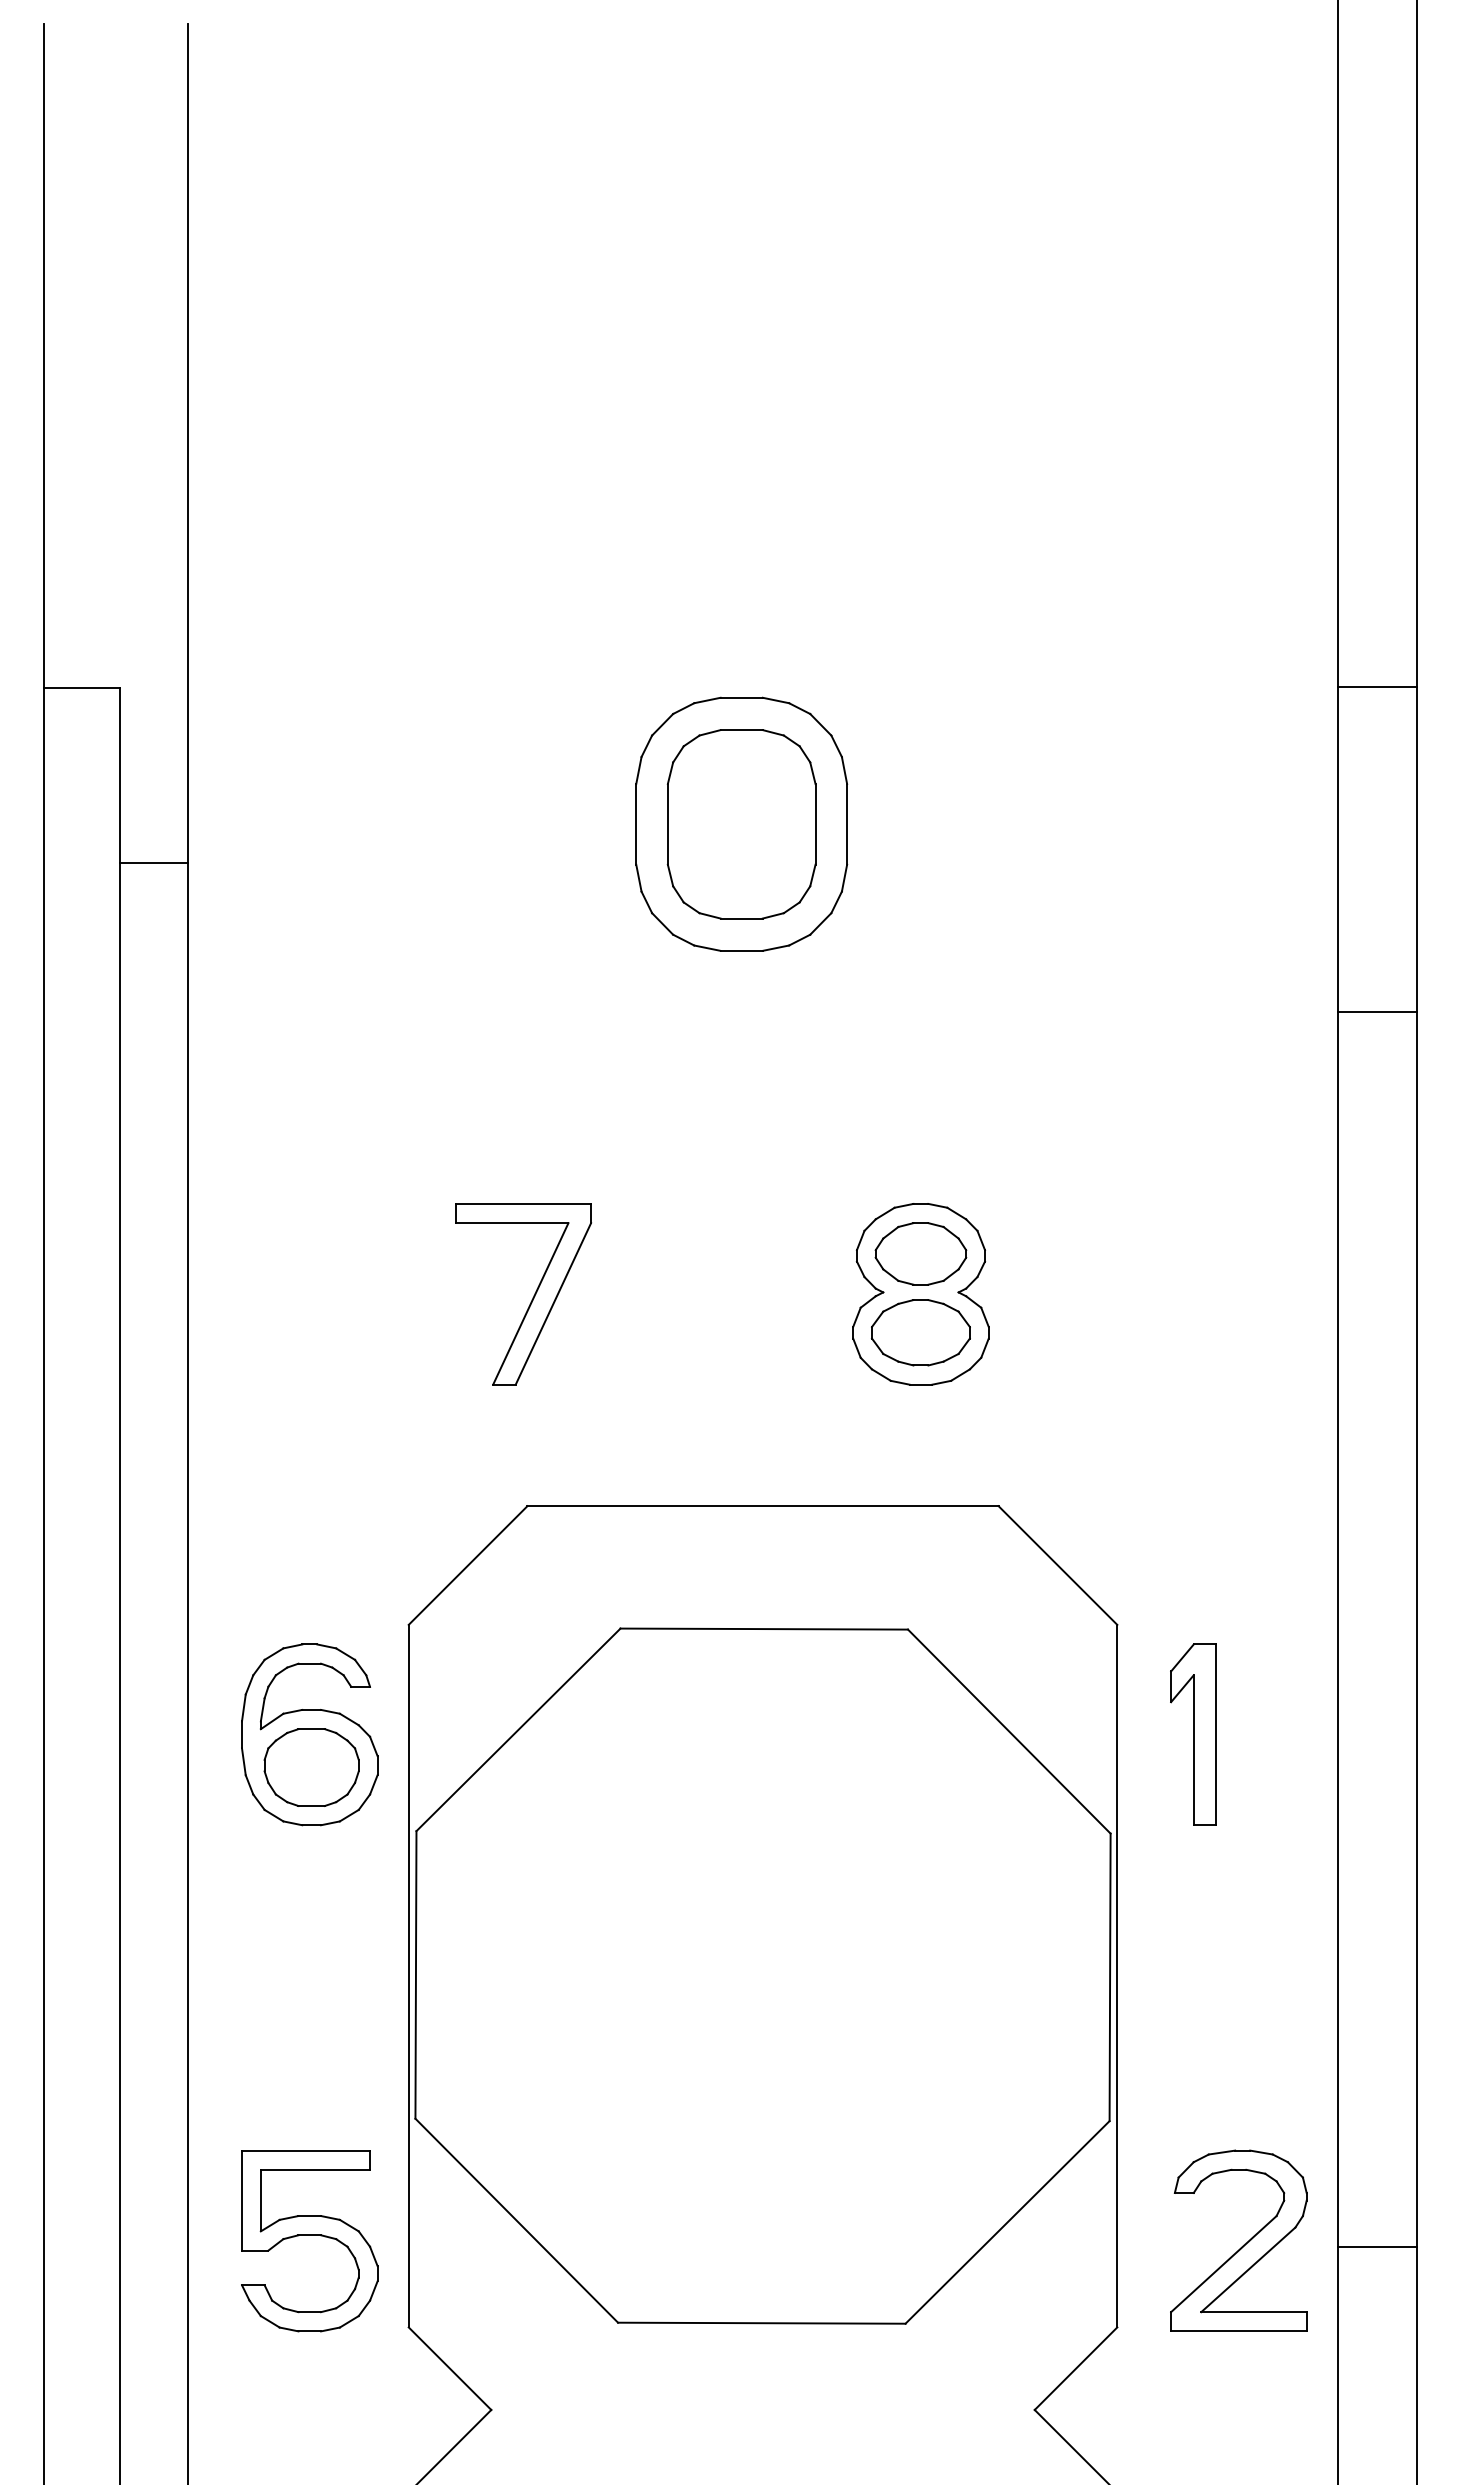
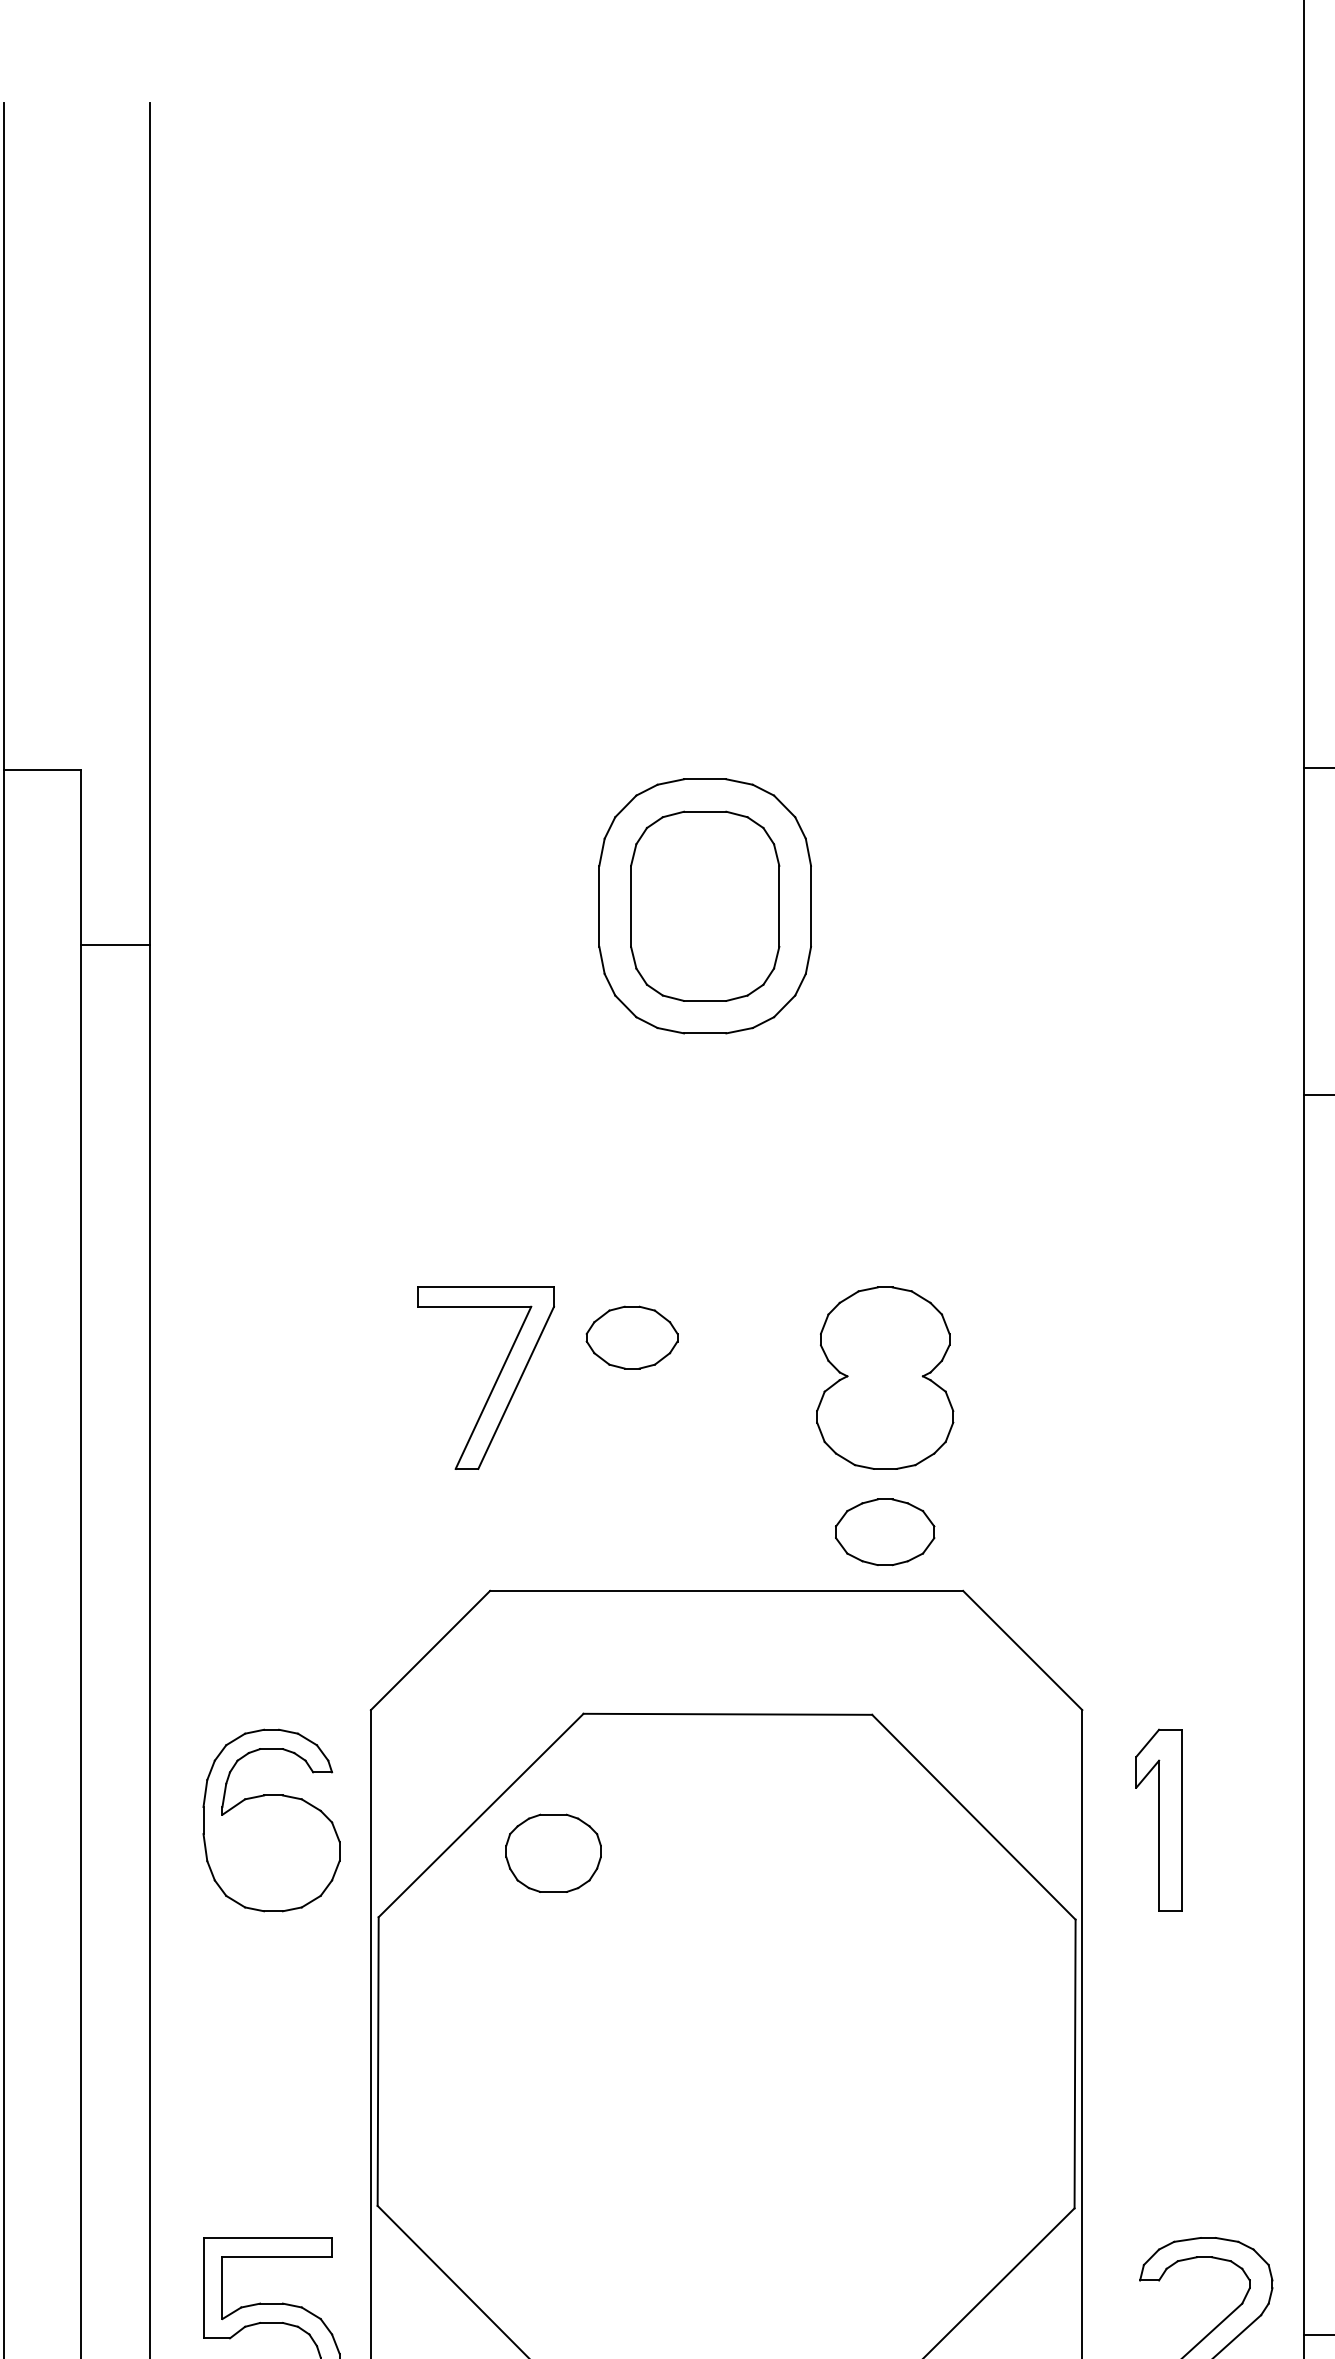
part: (920, 1253) -> (631, 1337), moved
part: (920, 1332) -> (884, 1532), moved
part: (311, 1767) -> (553, 1853), moved

